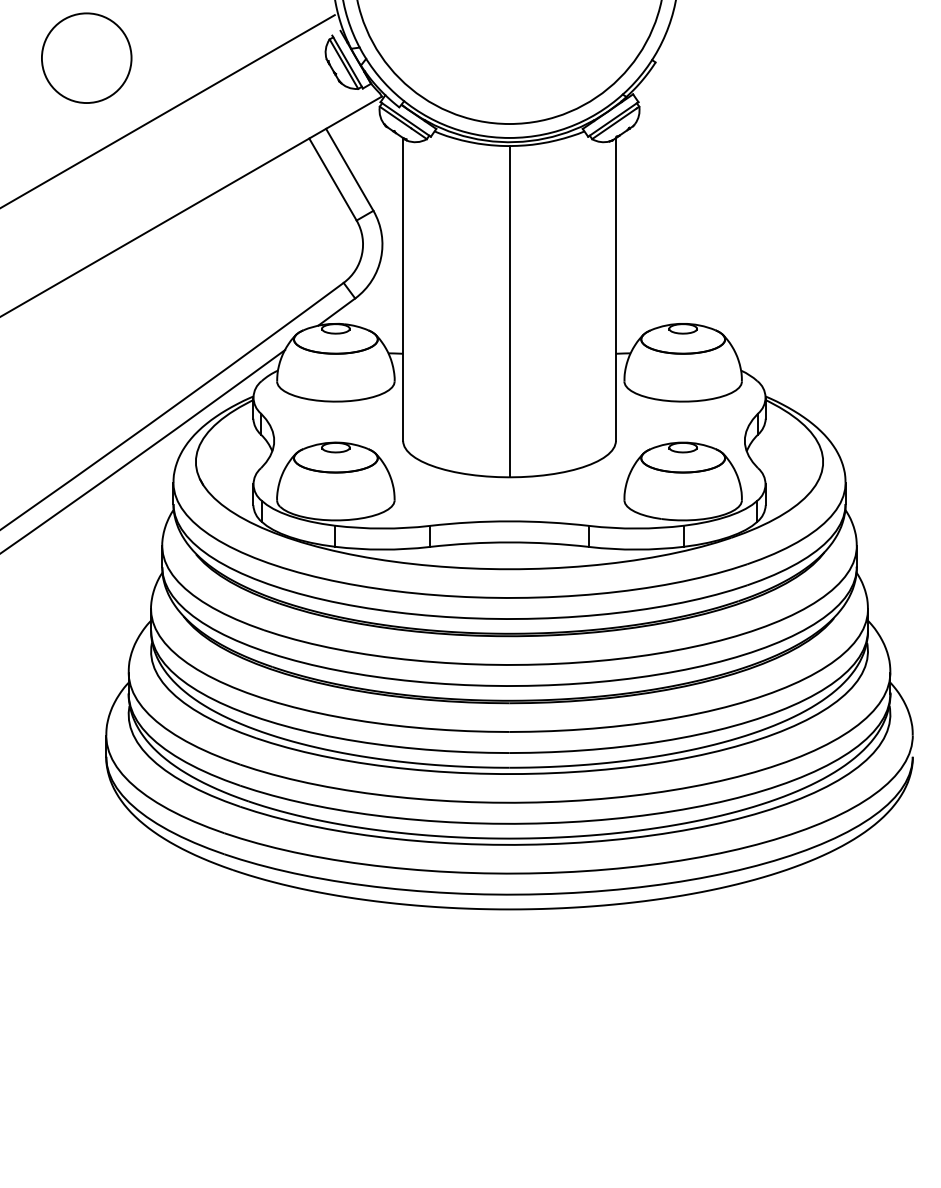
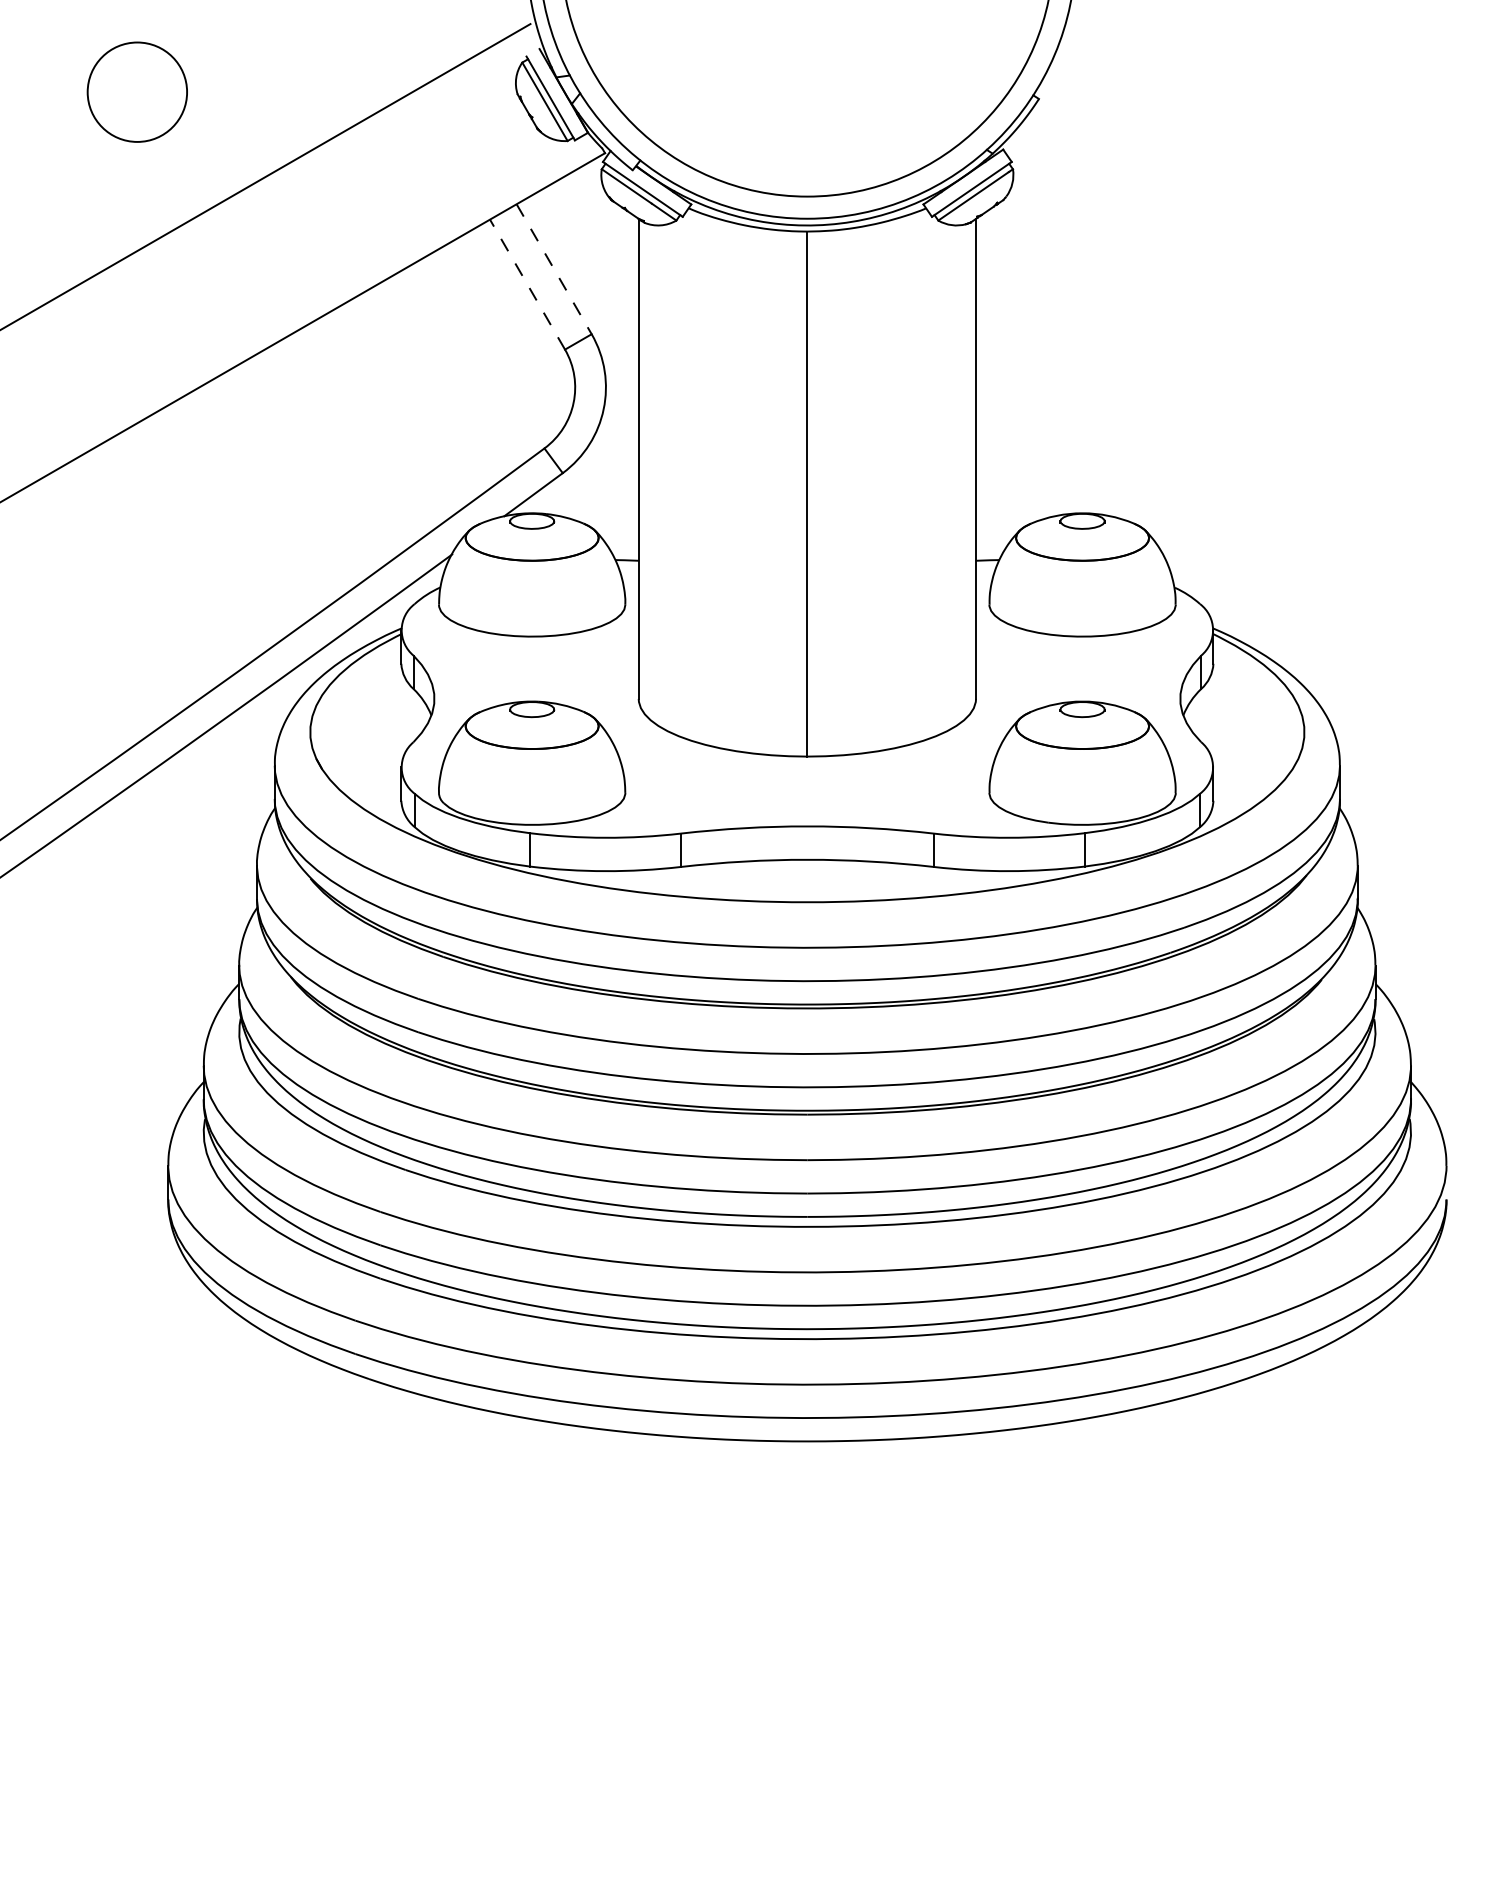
circle: (86, 57) -> (136, 91), size x0.7
line: (350, 170) -> (555, 270), solid -> dashed
line: (332, 179) -> (526, 284), solid -> dashed

